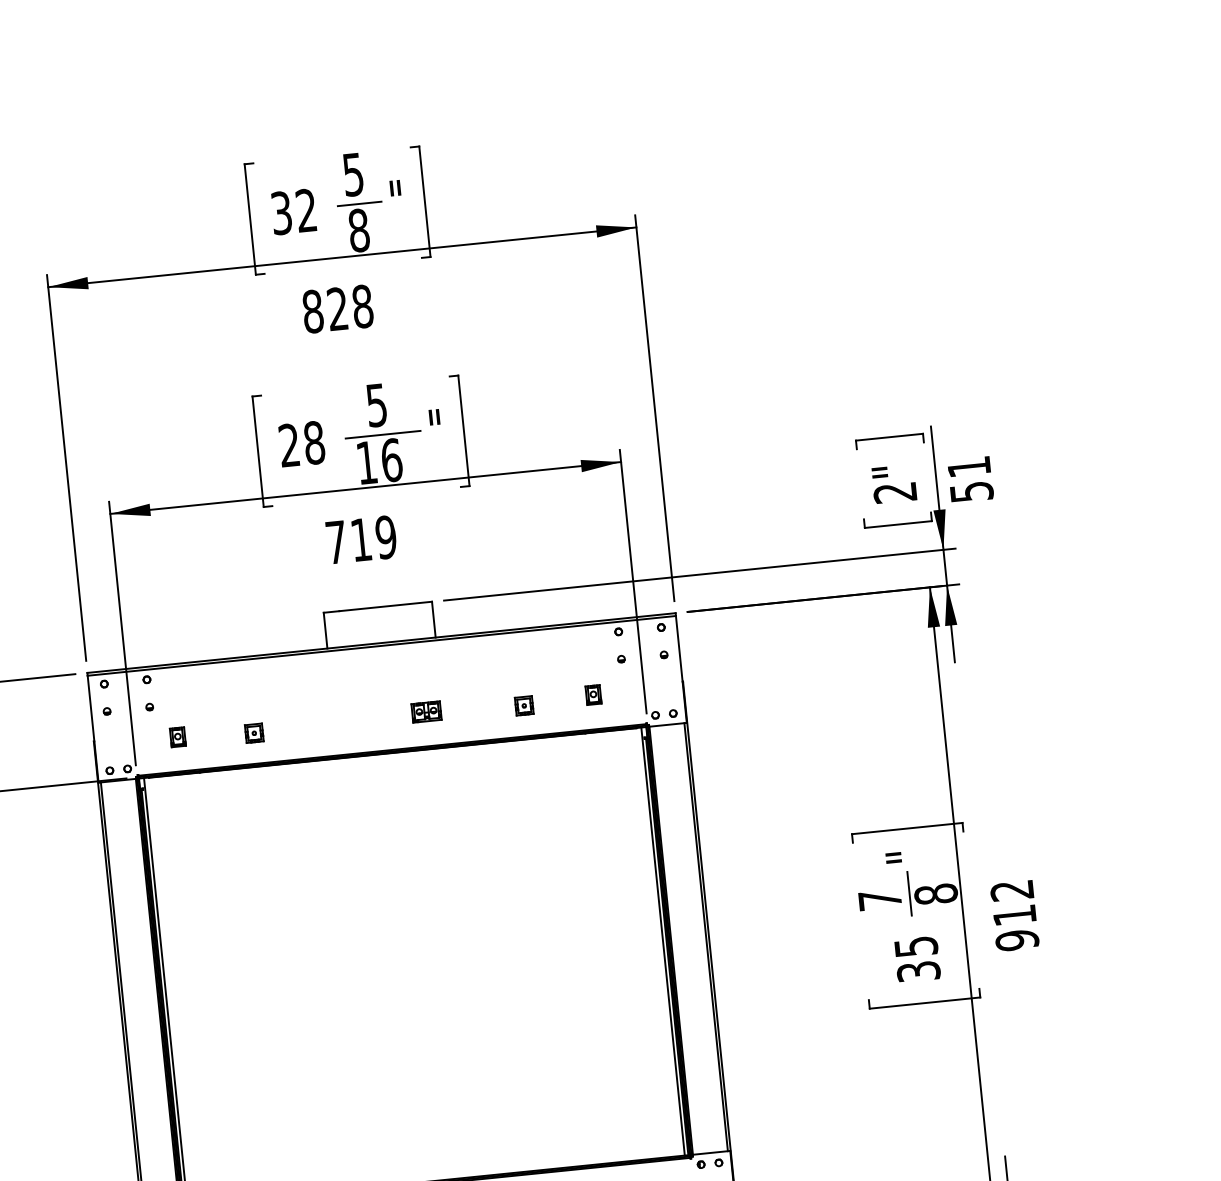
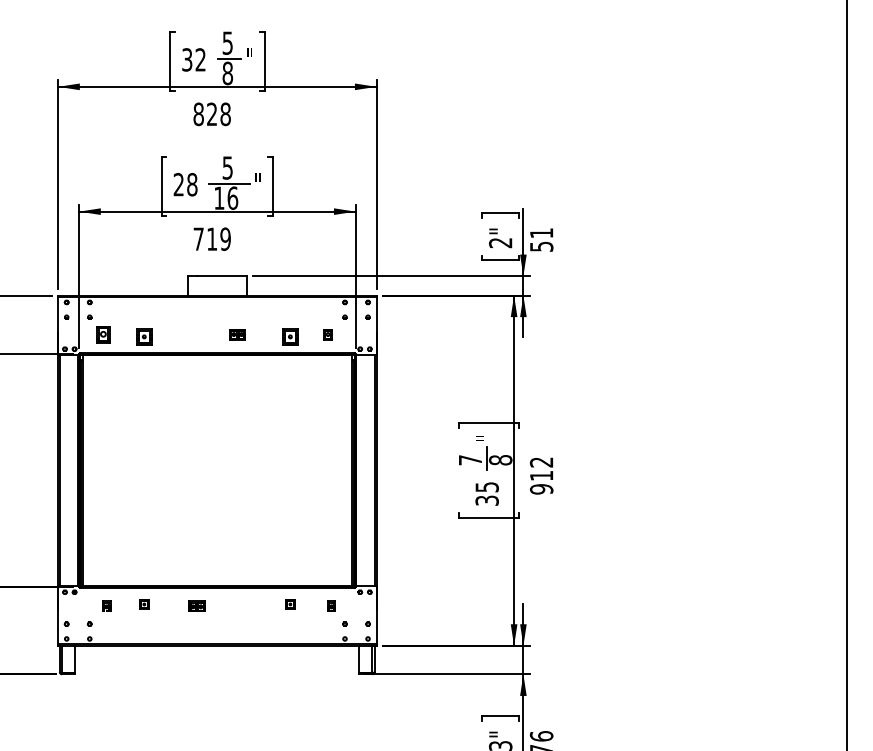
part: (524, 705) -> (290, 336), size x1.6
part: (254, 732) -> (144, 336), size x1.6
part: (176, 736) -> (102, 334), size x1.6

